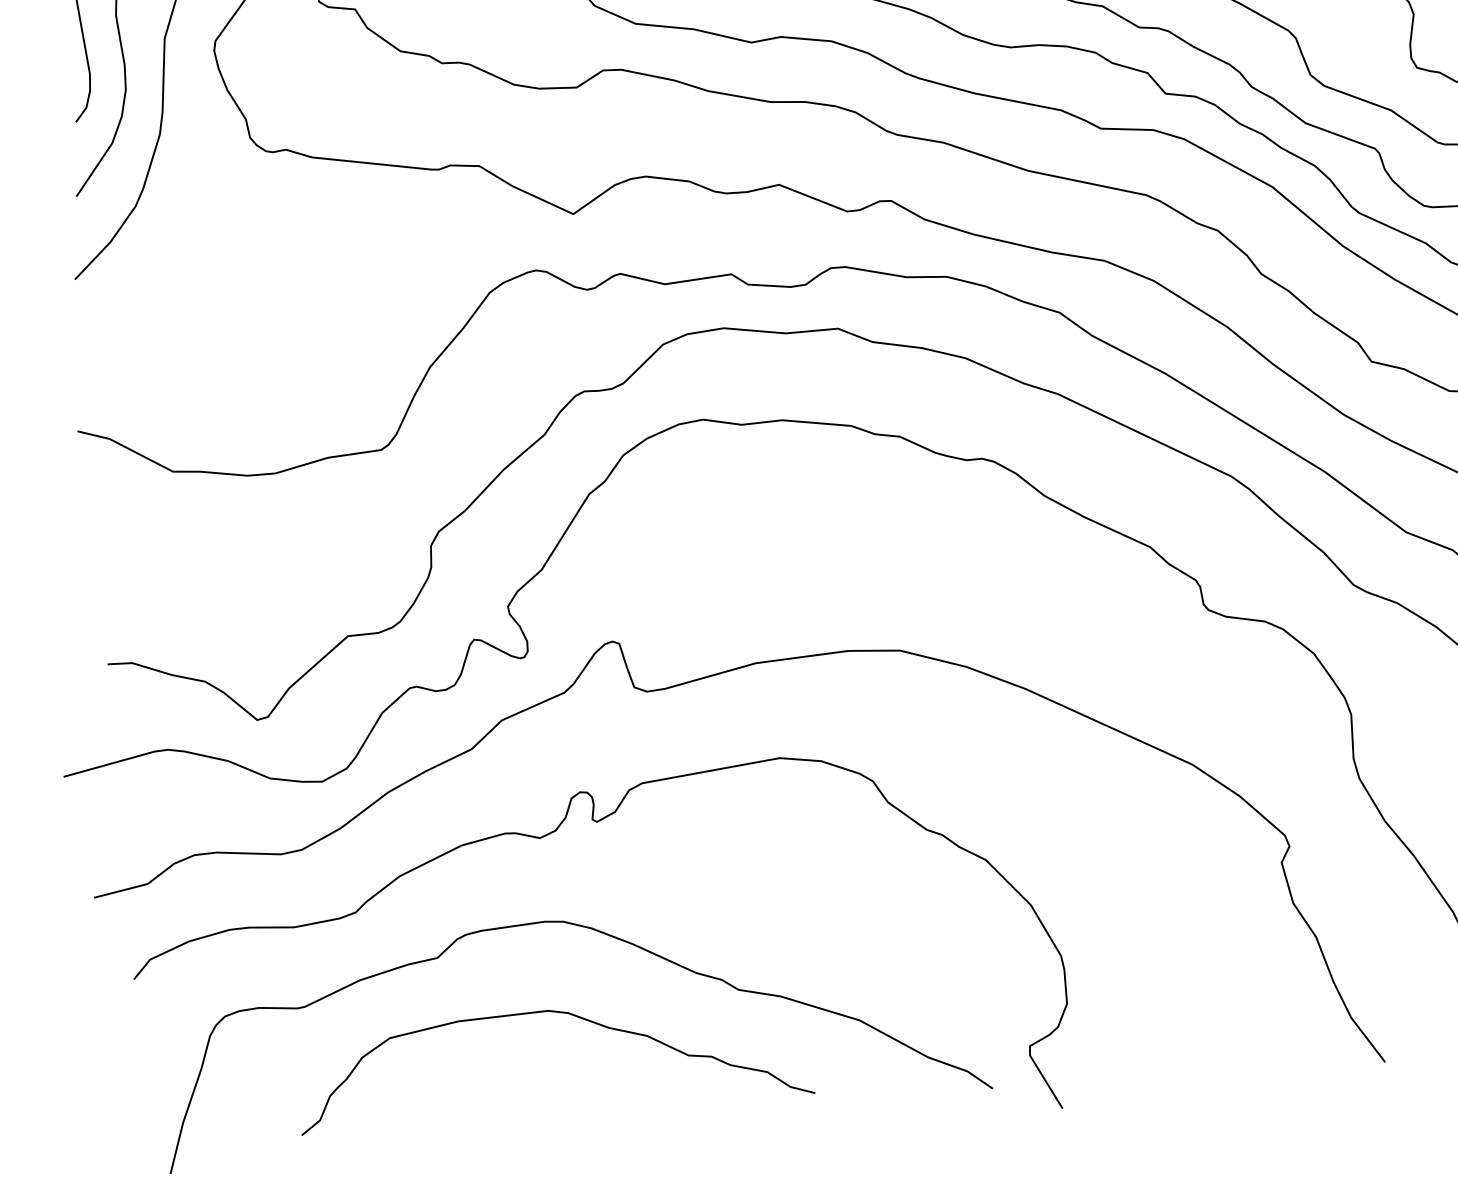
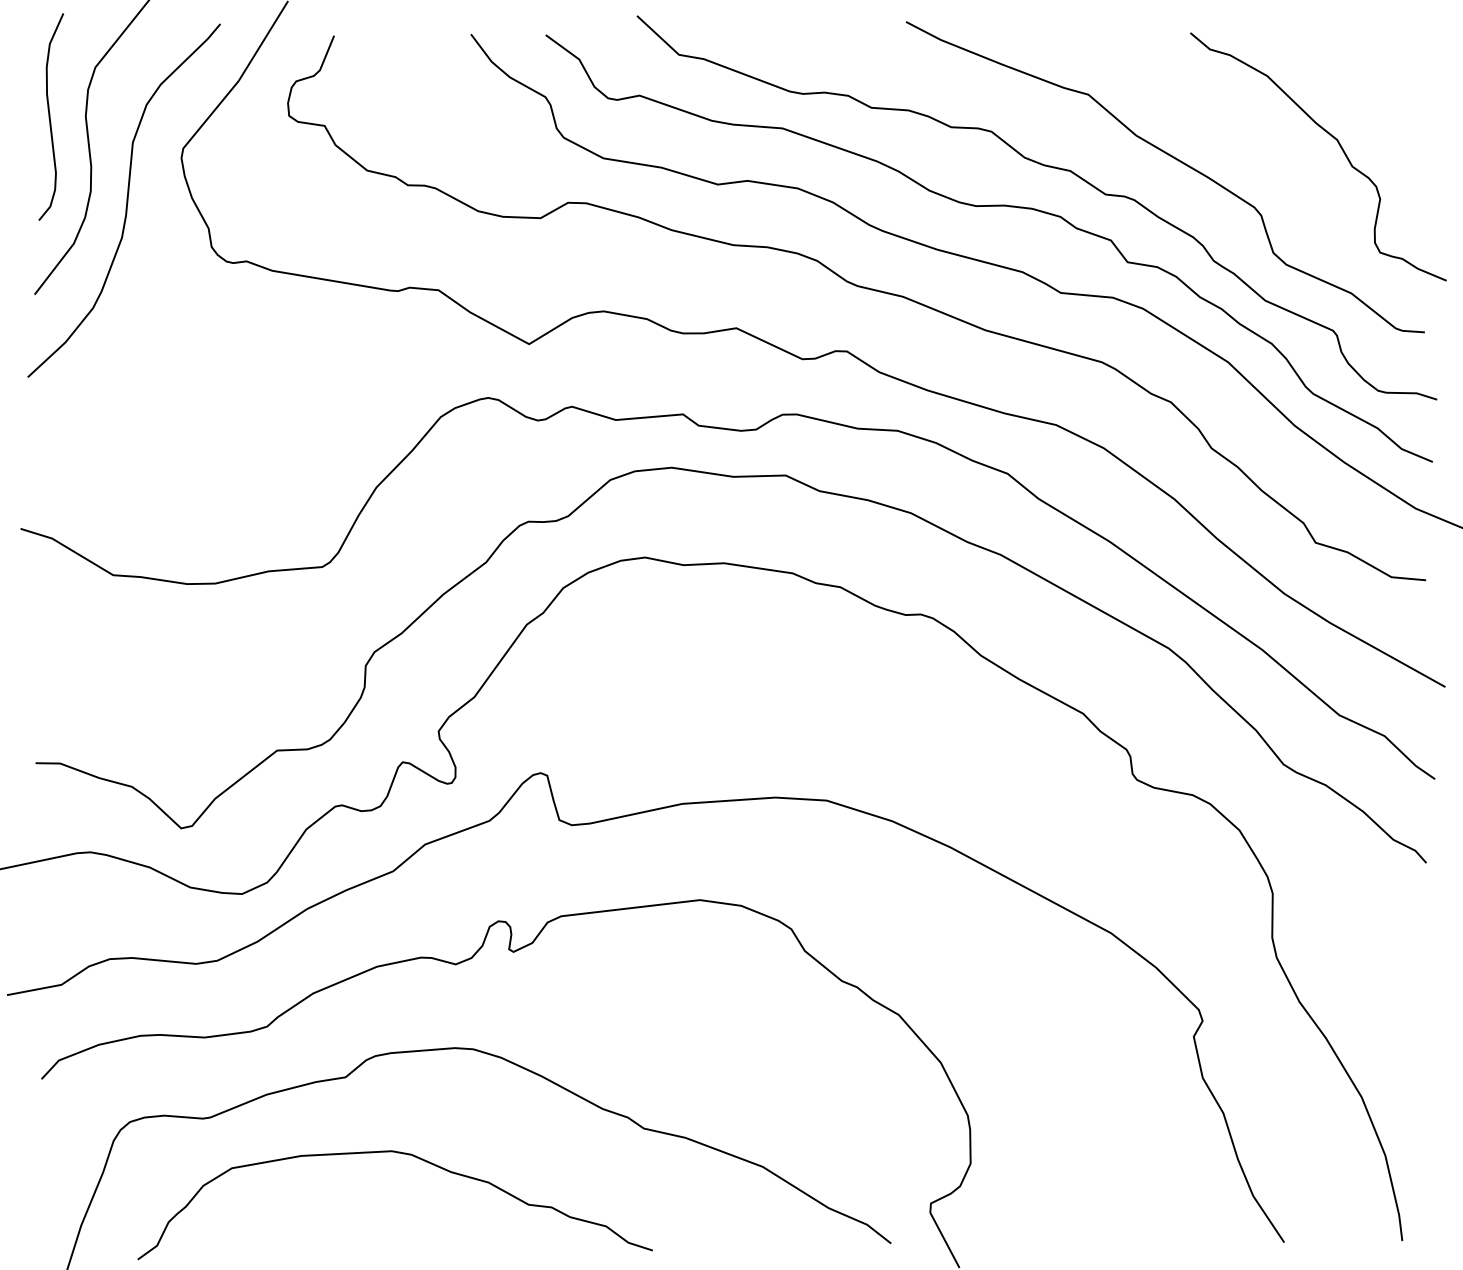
part: (560, 1013) -> (403, 1154), moved

